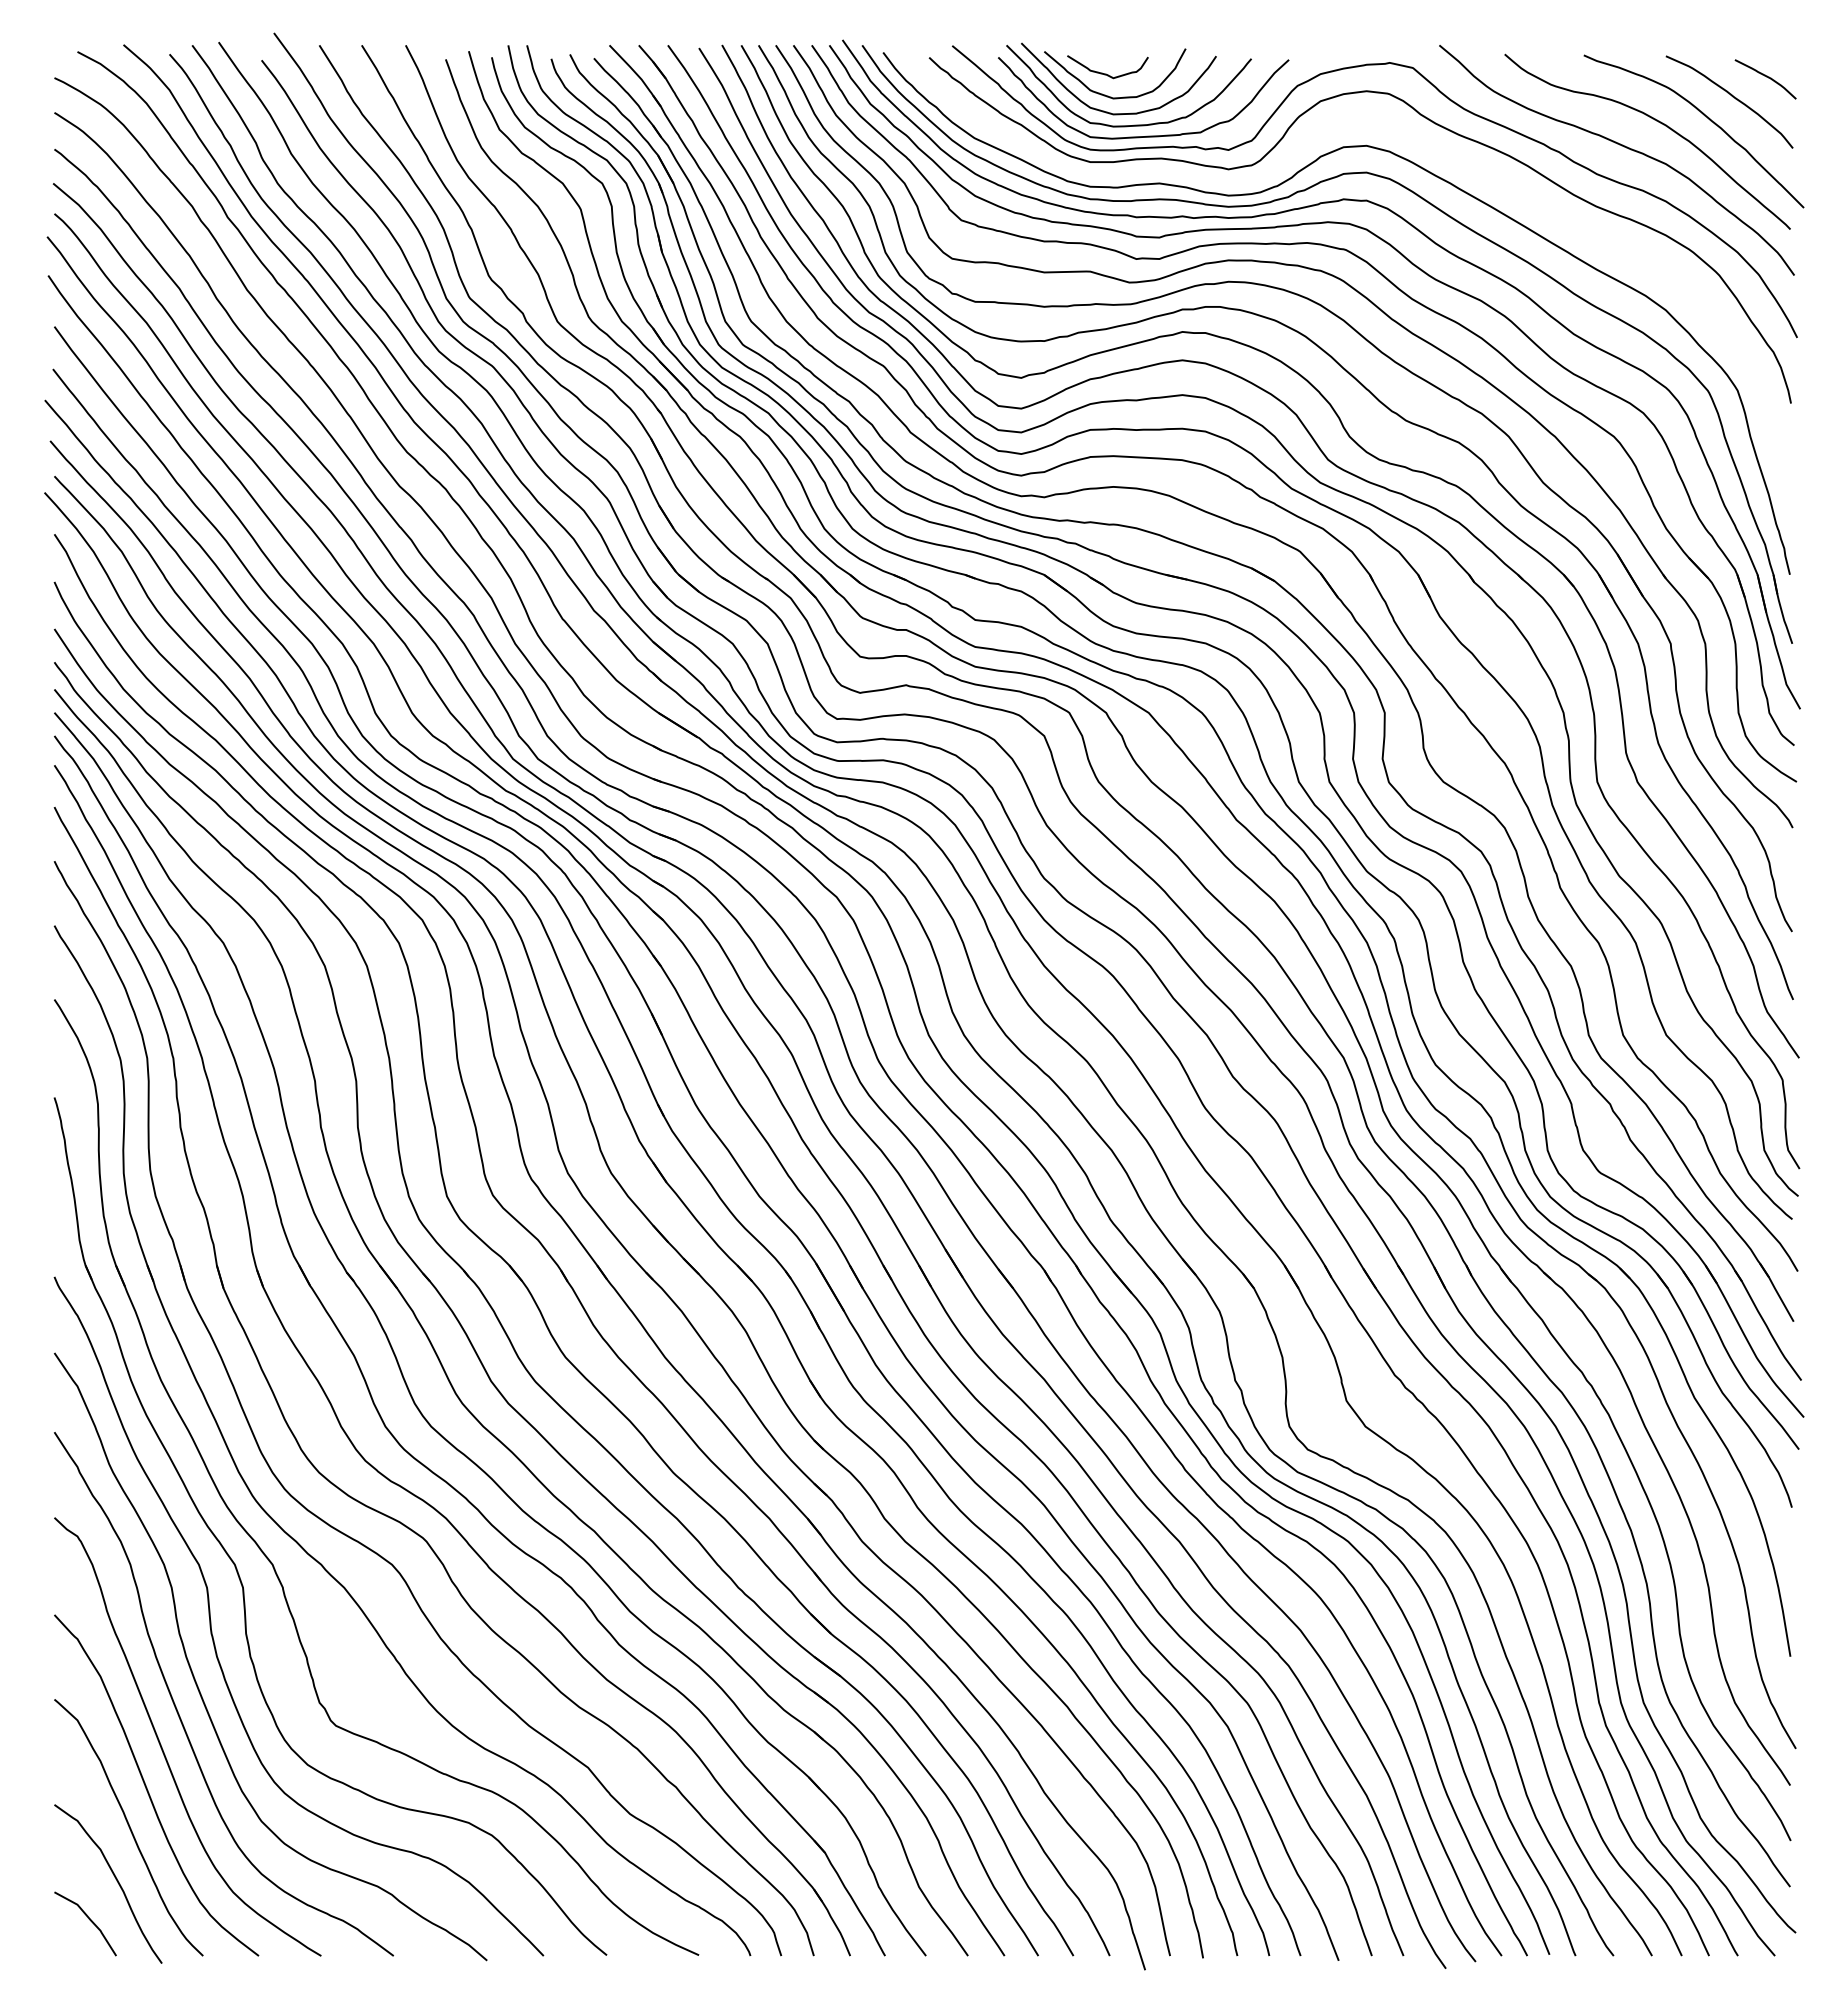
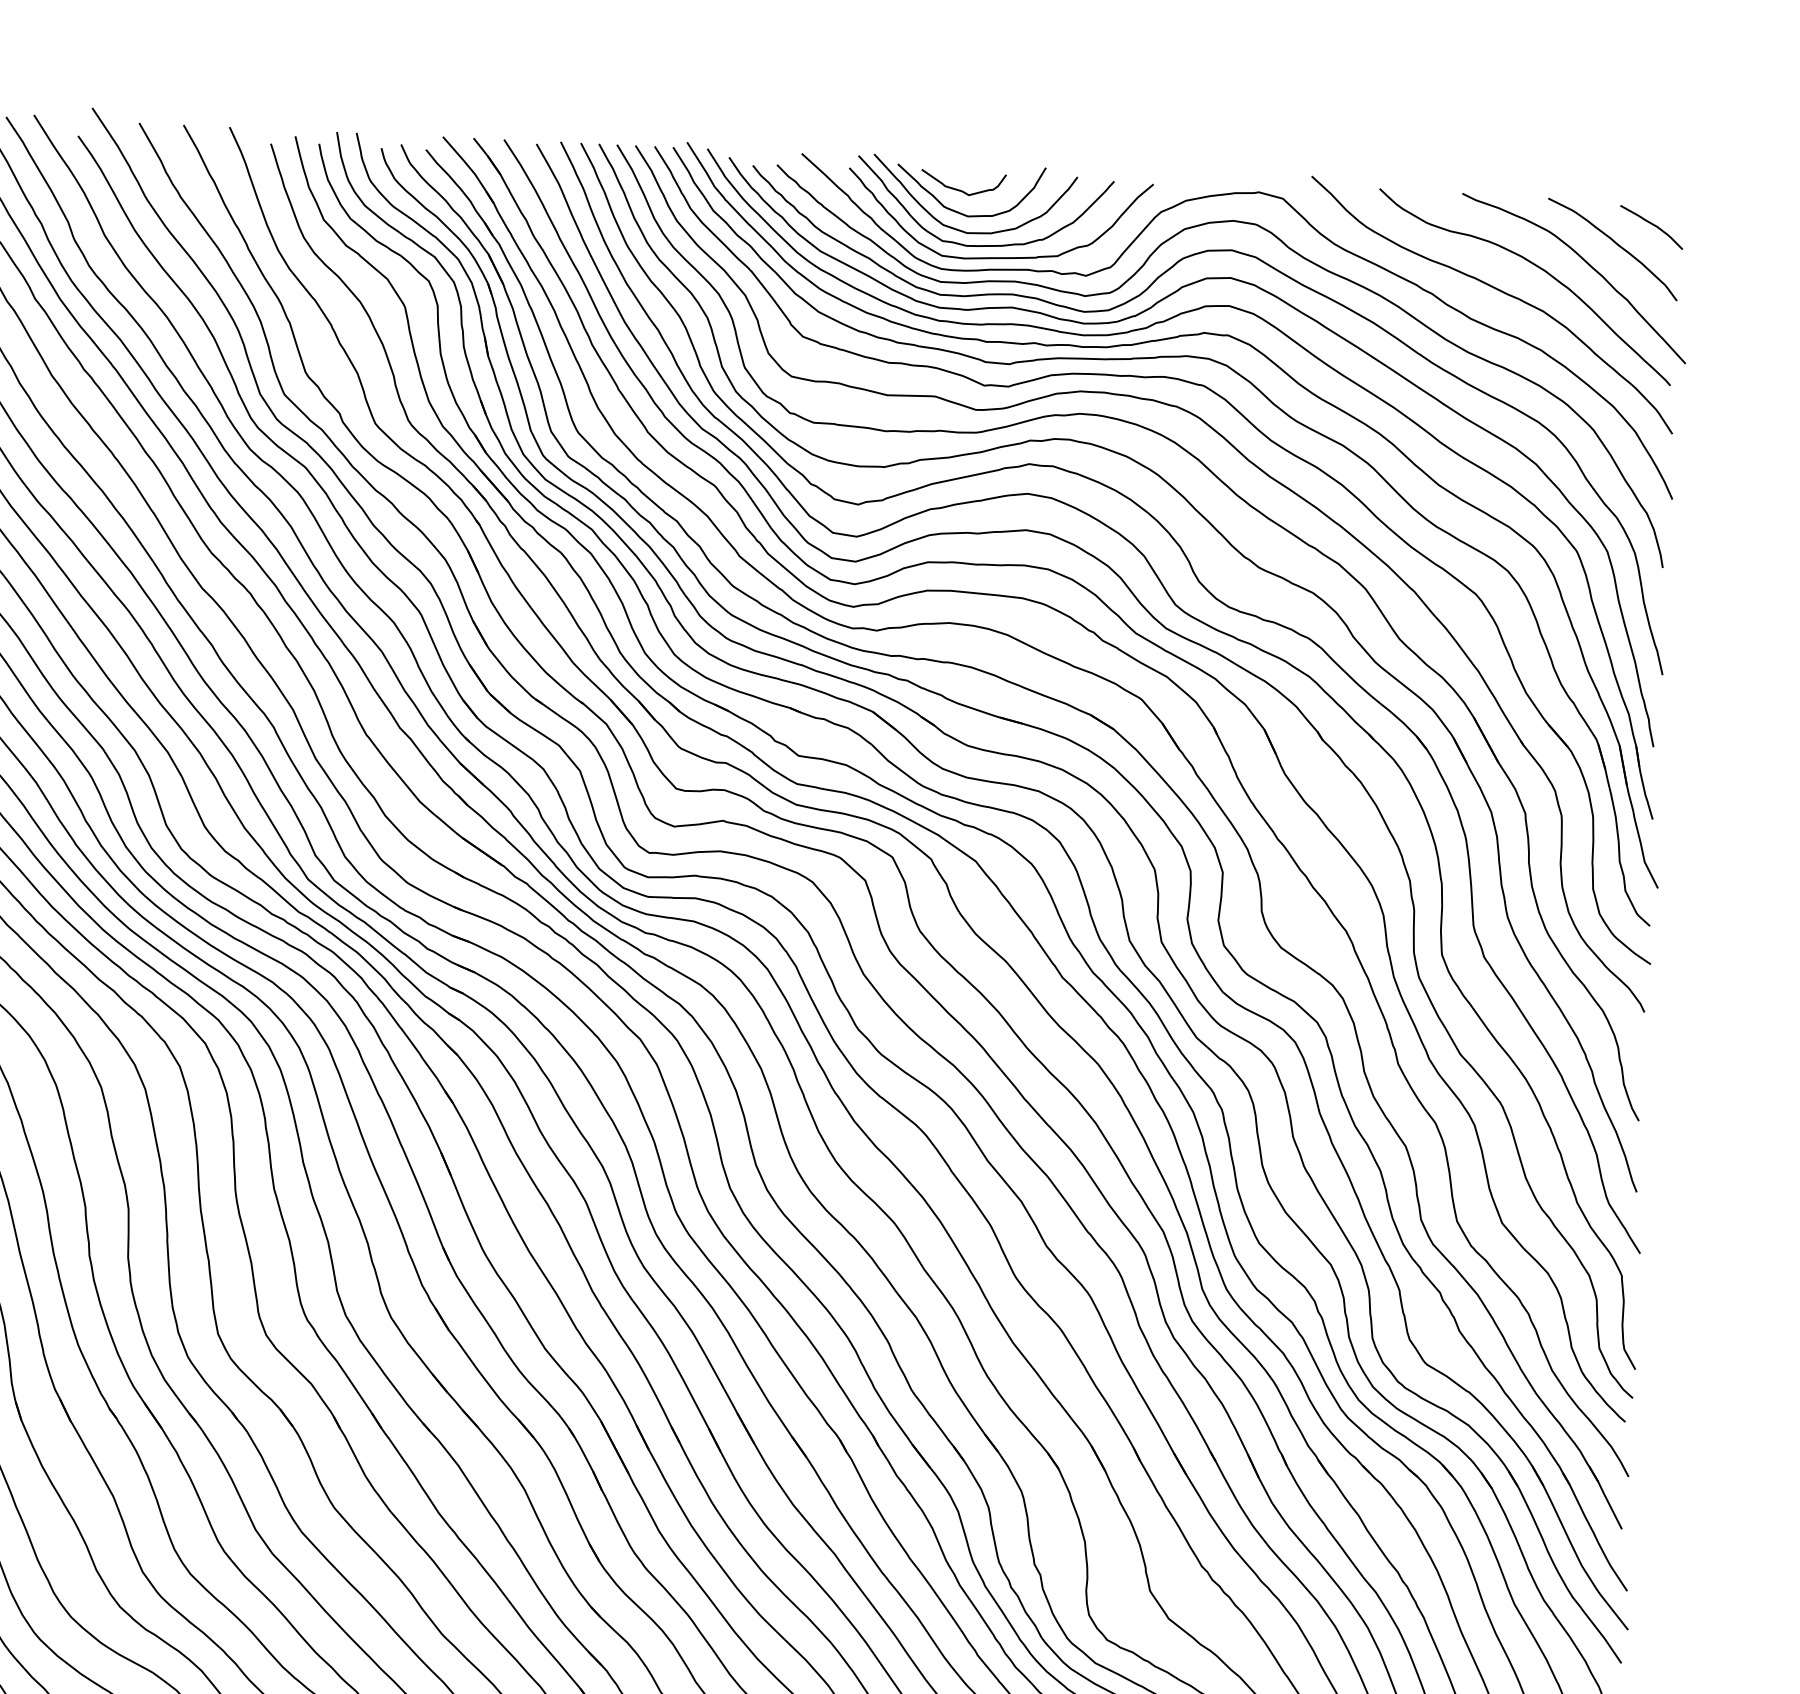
curve: (1277, 169) -> (1136, 298), added

